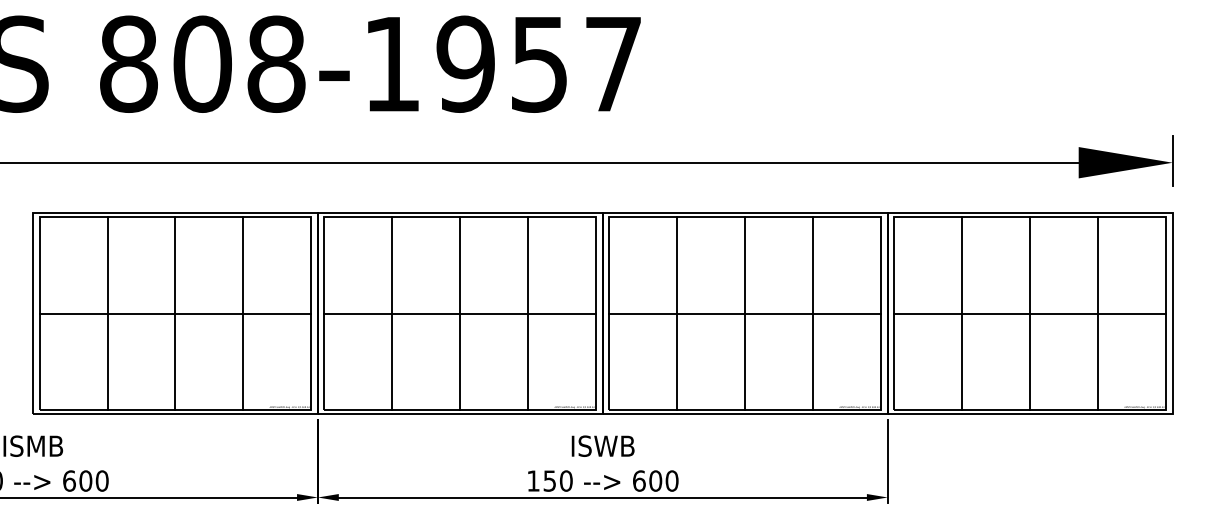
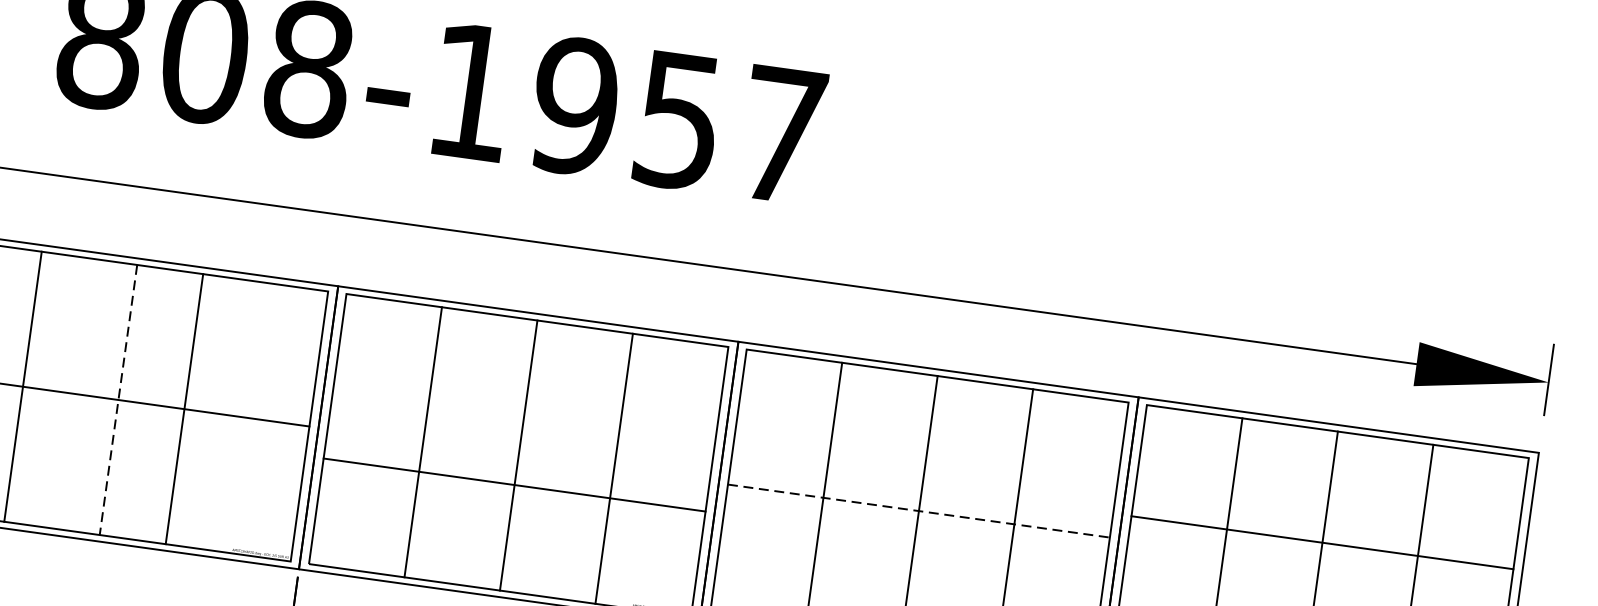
line: (243, 313) -> (184, 409), moved
line: (460, 313) -> (514, 484), moved
line: (745, 313) -> (919, 510), solid -> dashed
line: (1030, 313) -> (1322, 542), moved
line: (175, 314) -> (118, 401), solid -> dashed

